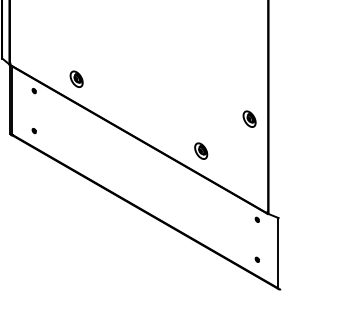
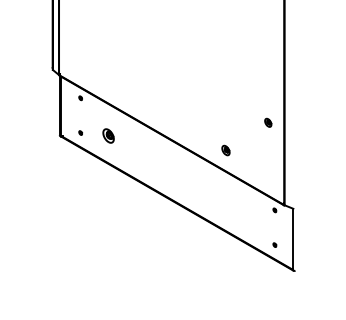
part: (76, 78) -> (108, 135), moved
part: (250, 118) -> (268, 122), size x0.6
part: (200, 151) -> (225, 150), size x0.7

